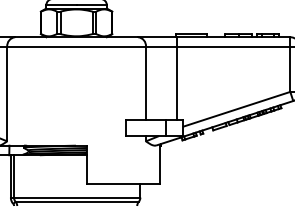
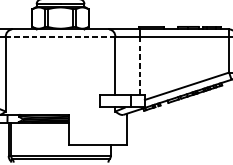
line: (76, 46) -> (60, 36), solid -> dashed
line: (177, 83) -> (140, 65), solid -> dashed

